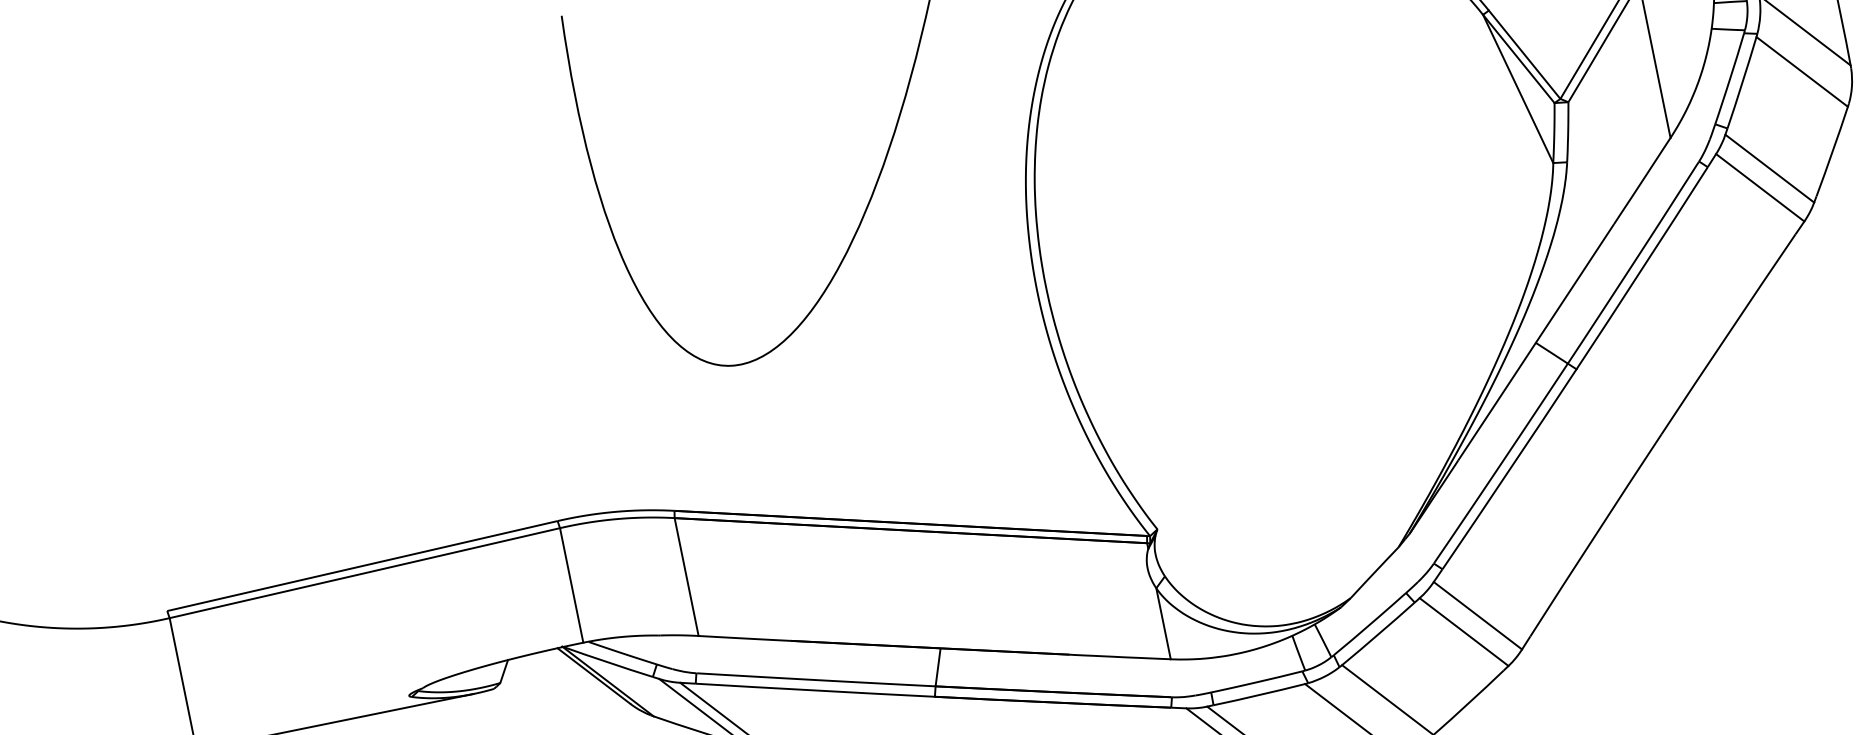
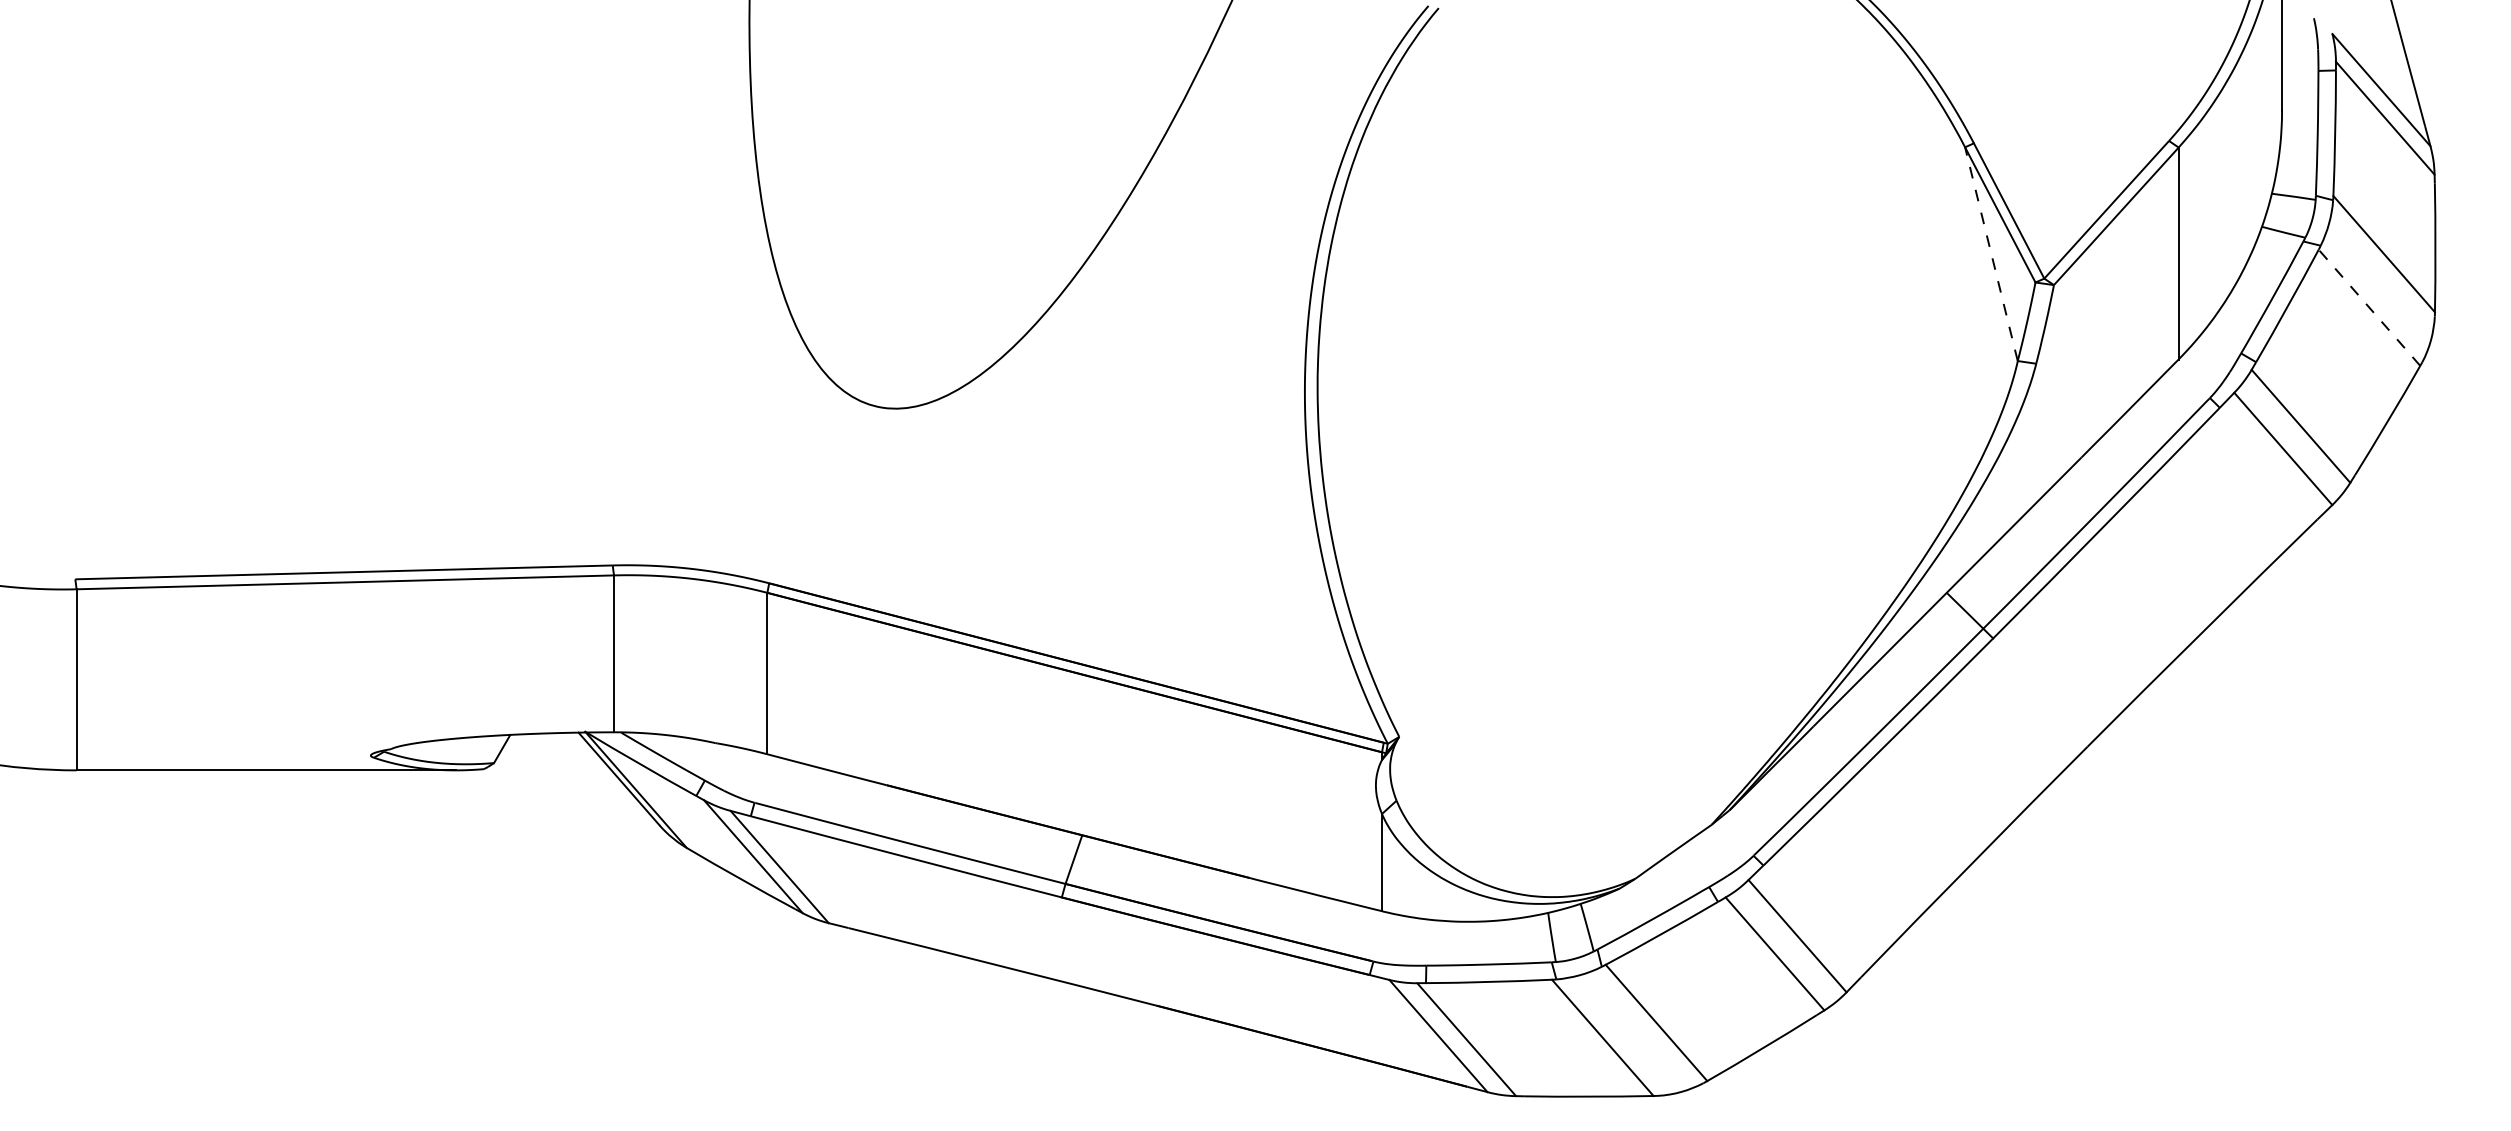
line: (1802, 71) -> (2369, 307), solid -> dashed
line: (1518, 88) -> (1991, 253), solid -> dashed

